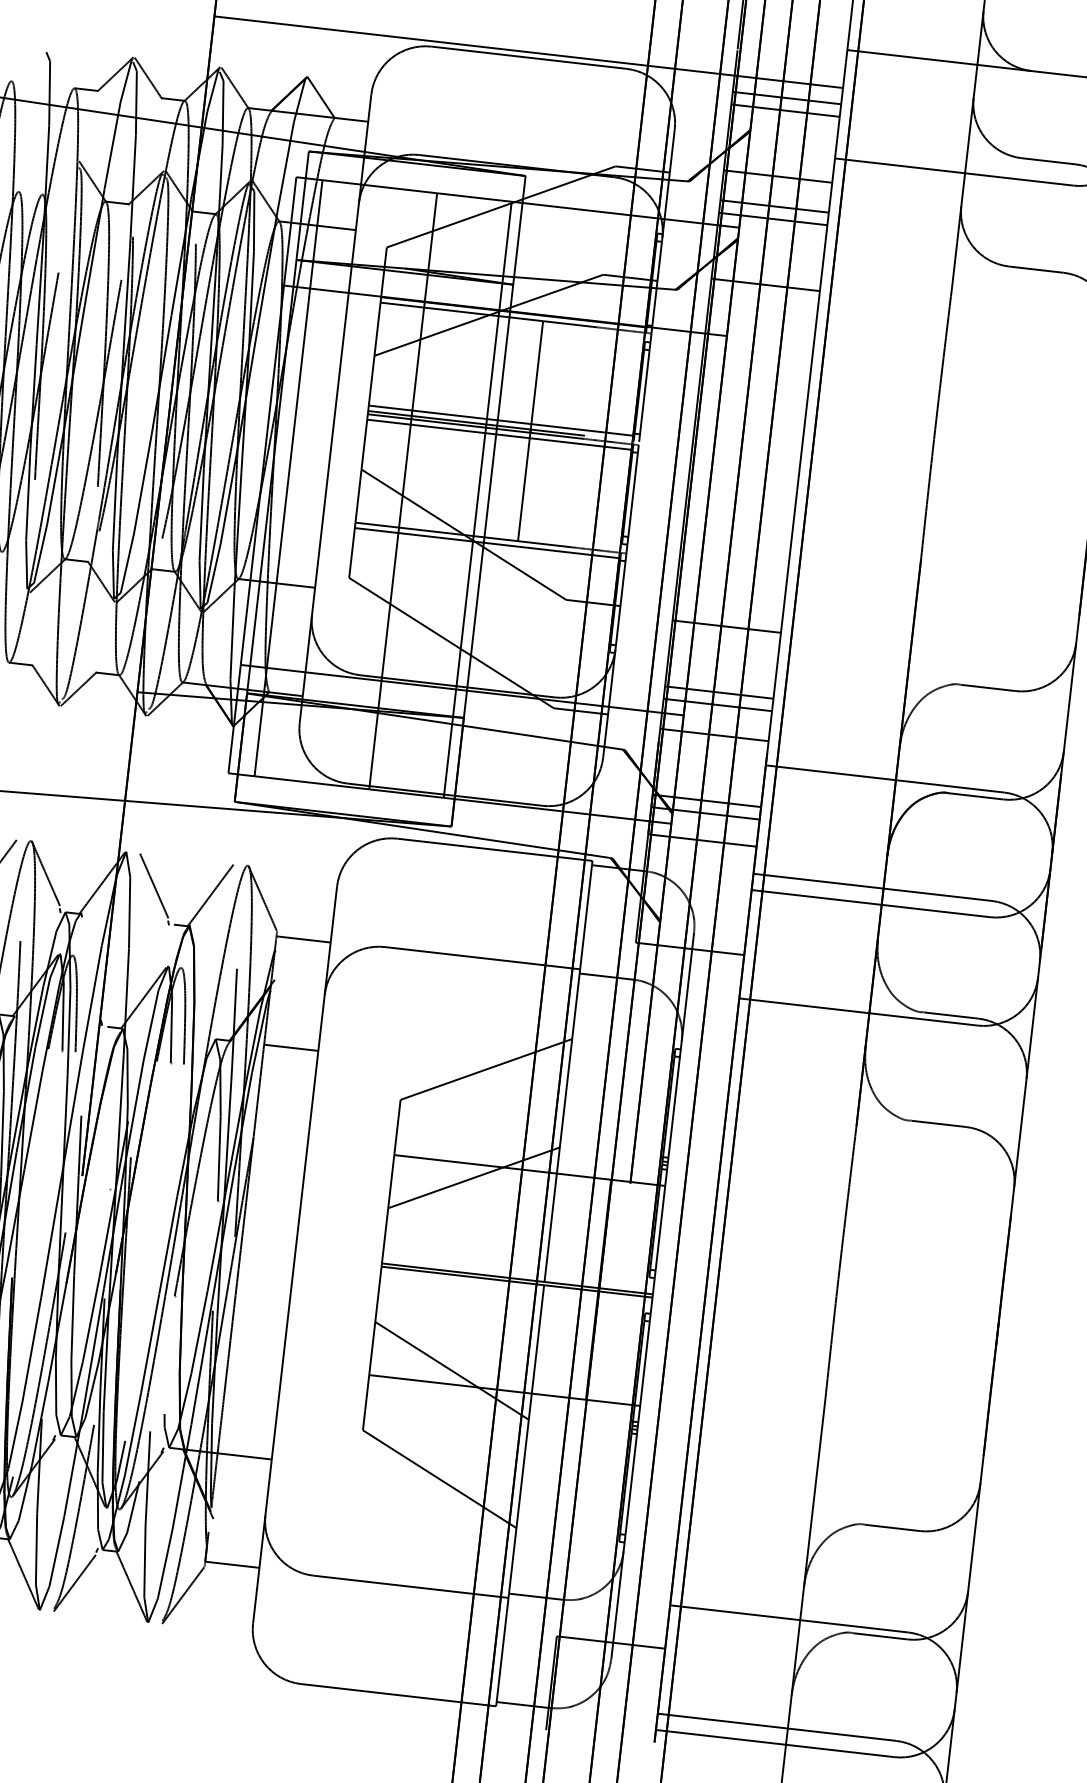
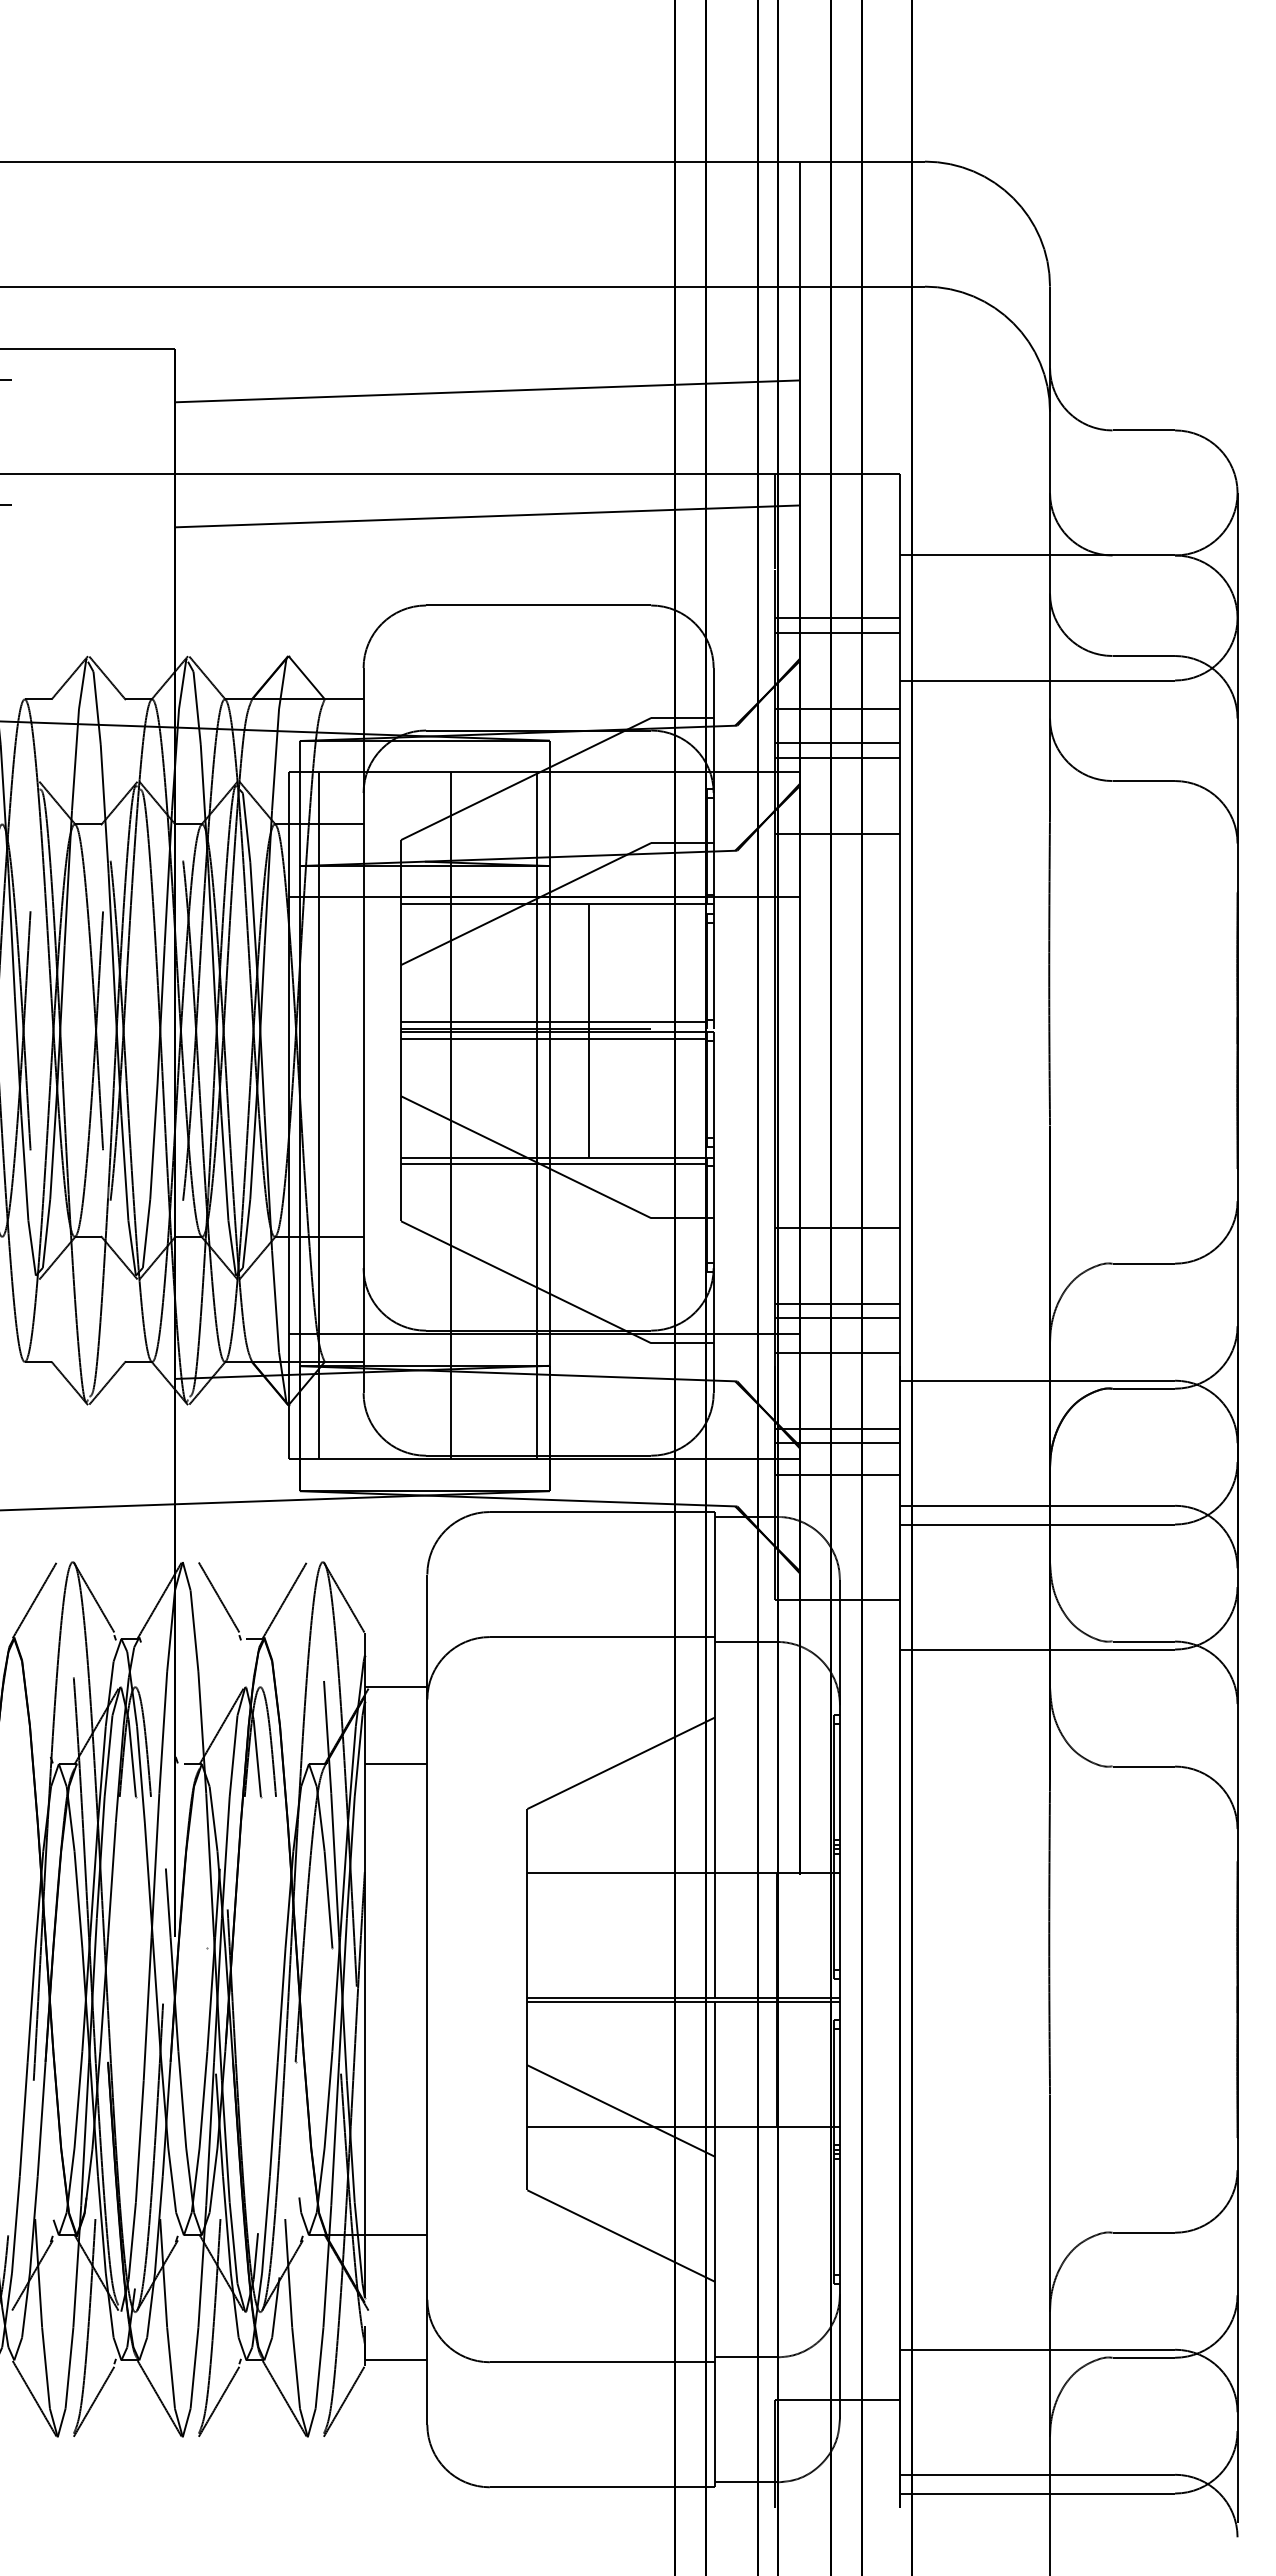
line: (527, 52) -> (536, 599), removed
line: (303, 939) -> (395, 1686), moved
line: (473, 1177) -> (620, 1888), removed

